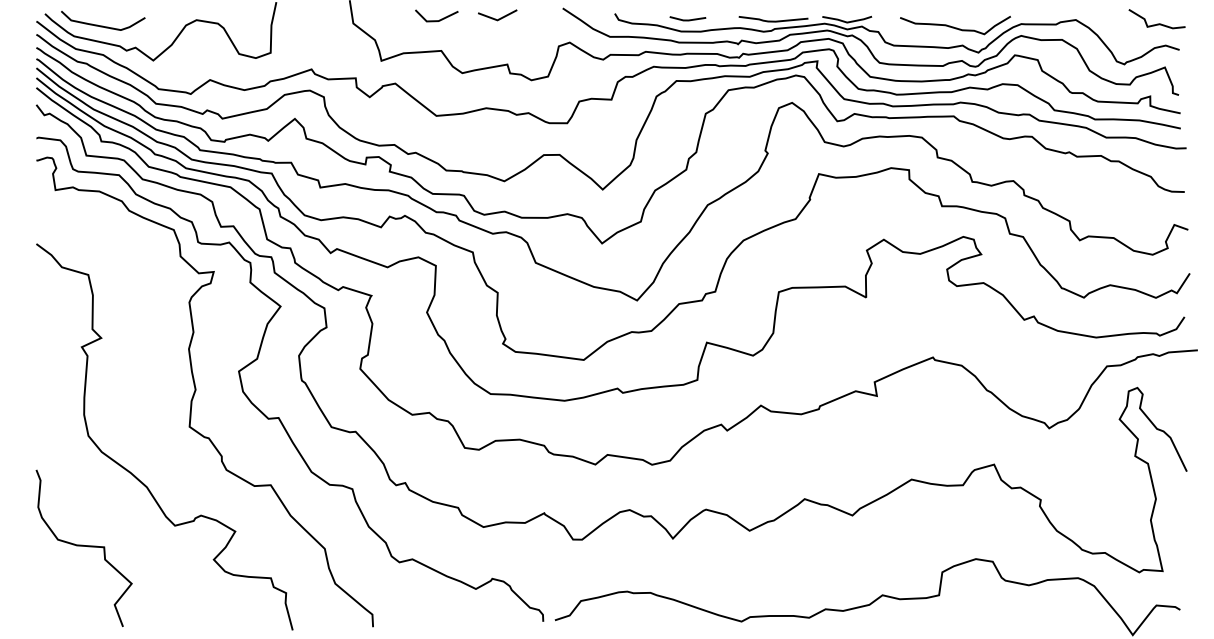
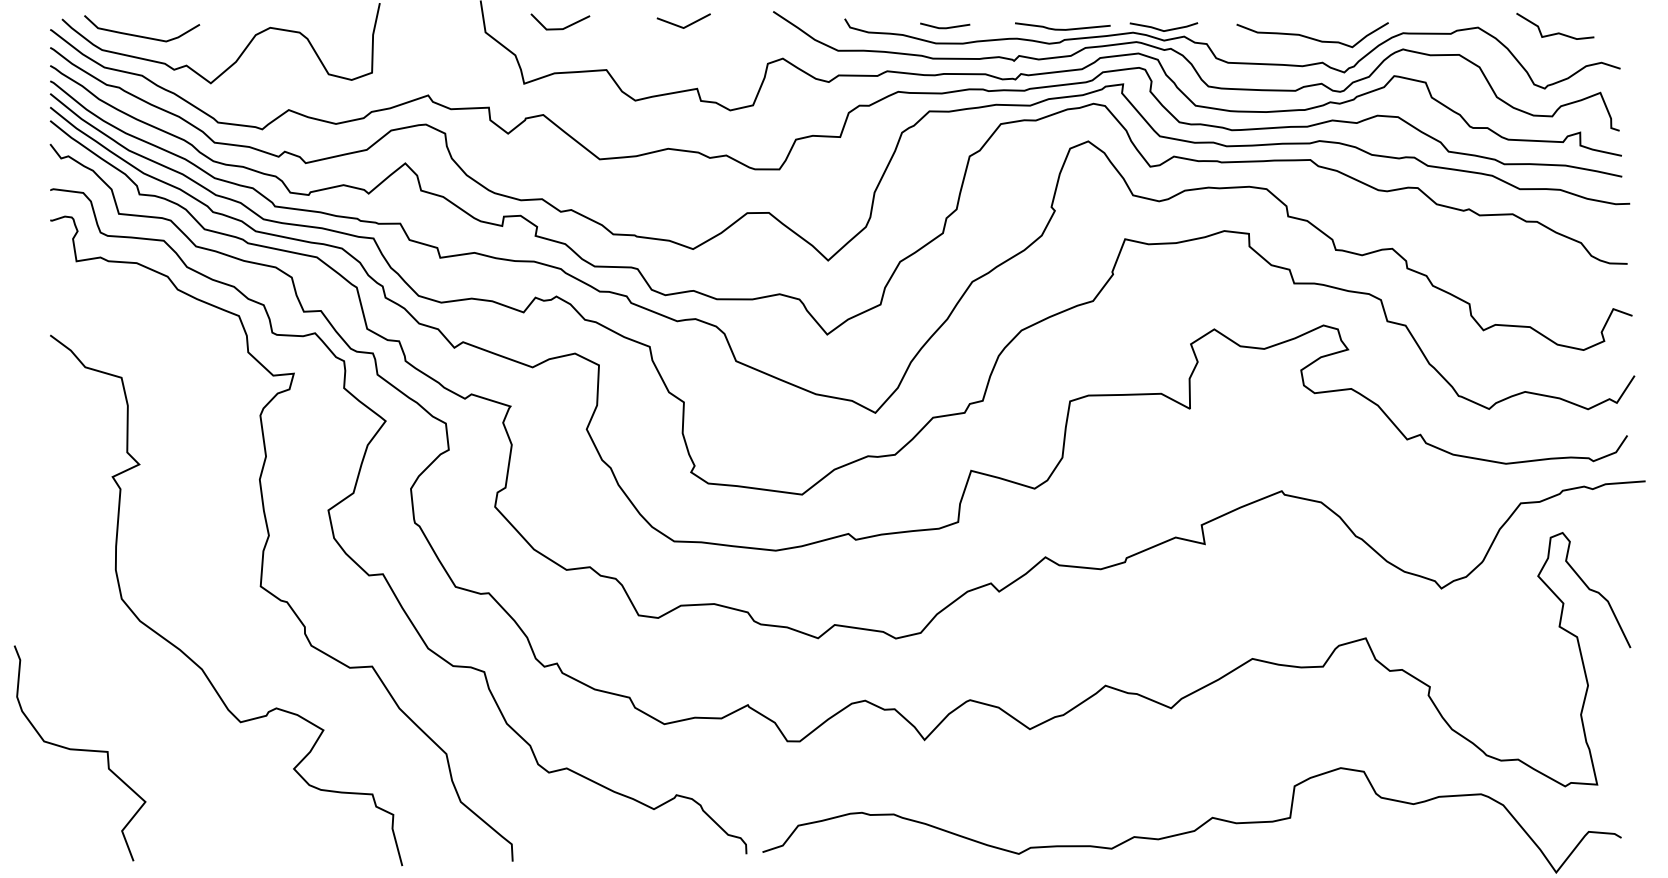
line: (439, 19) -> (564, 26), moved
curve: (1157, 23) -> (1555, 32), moved
curve: (83, 546) -> (79, 750), moved

